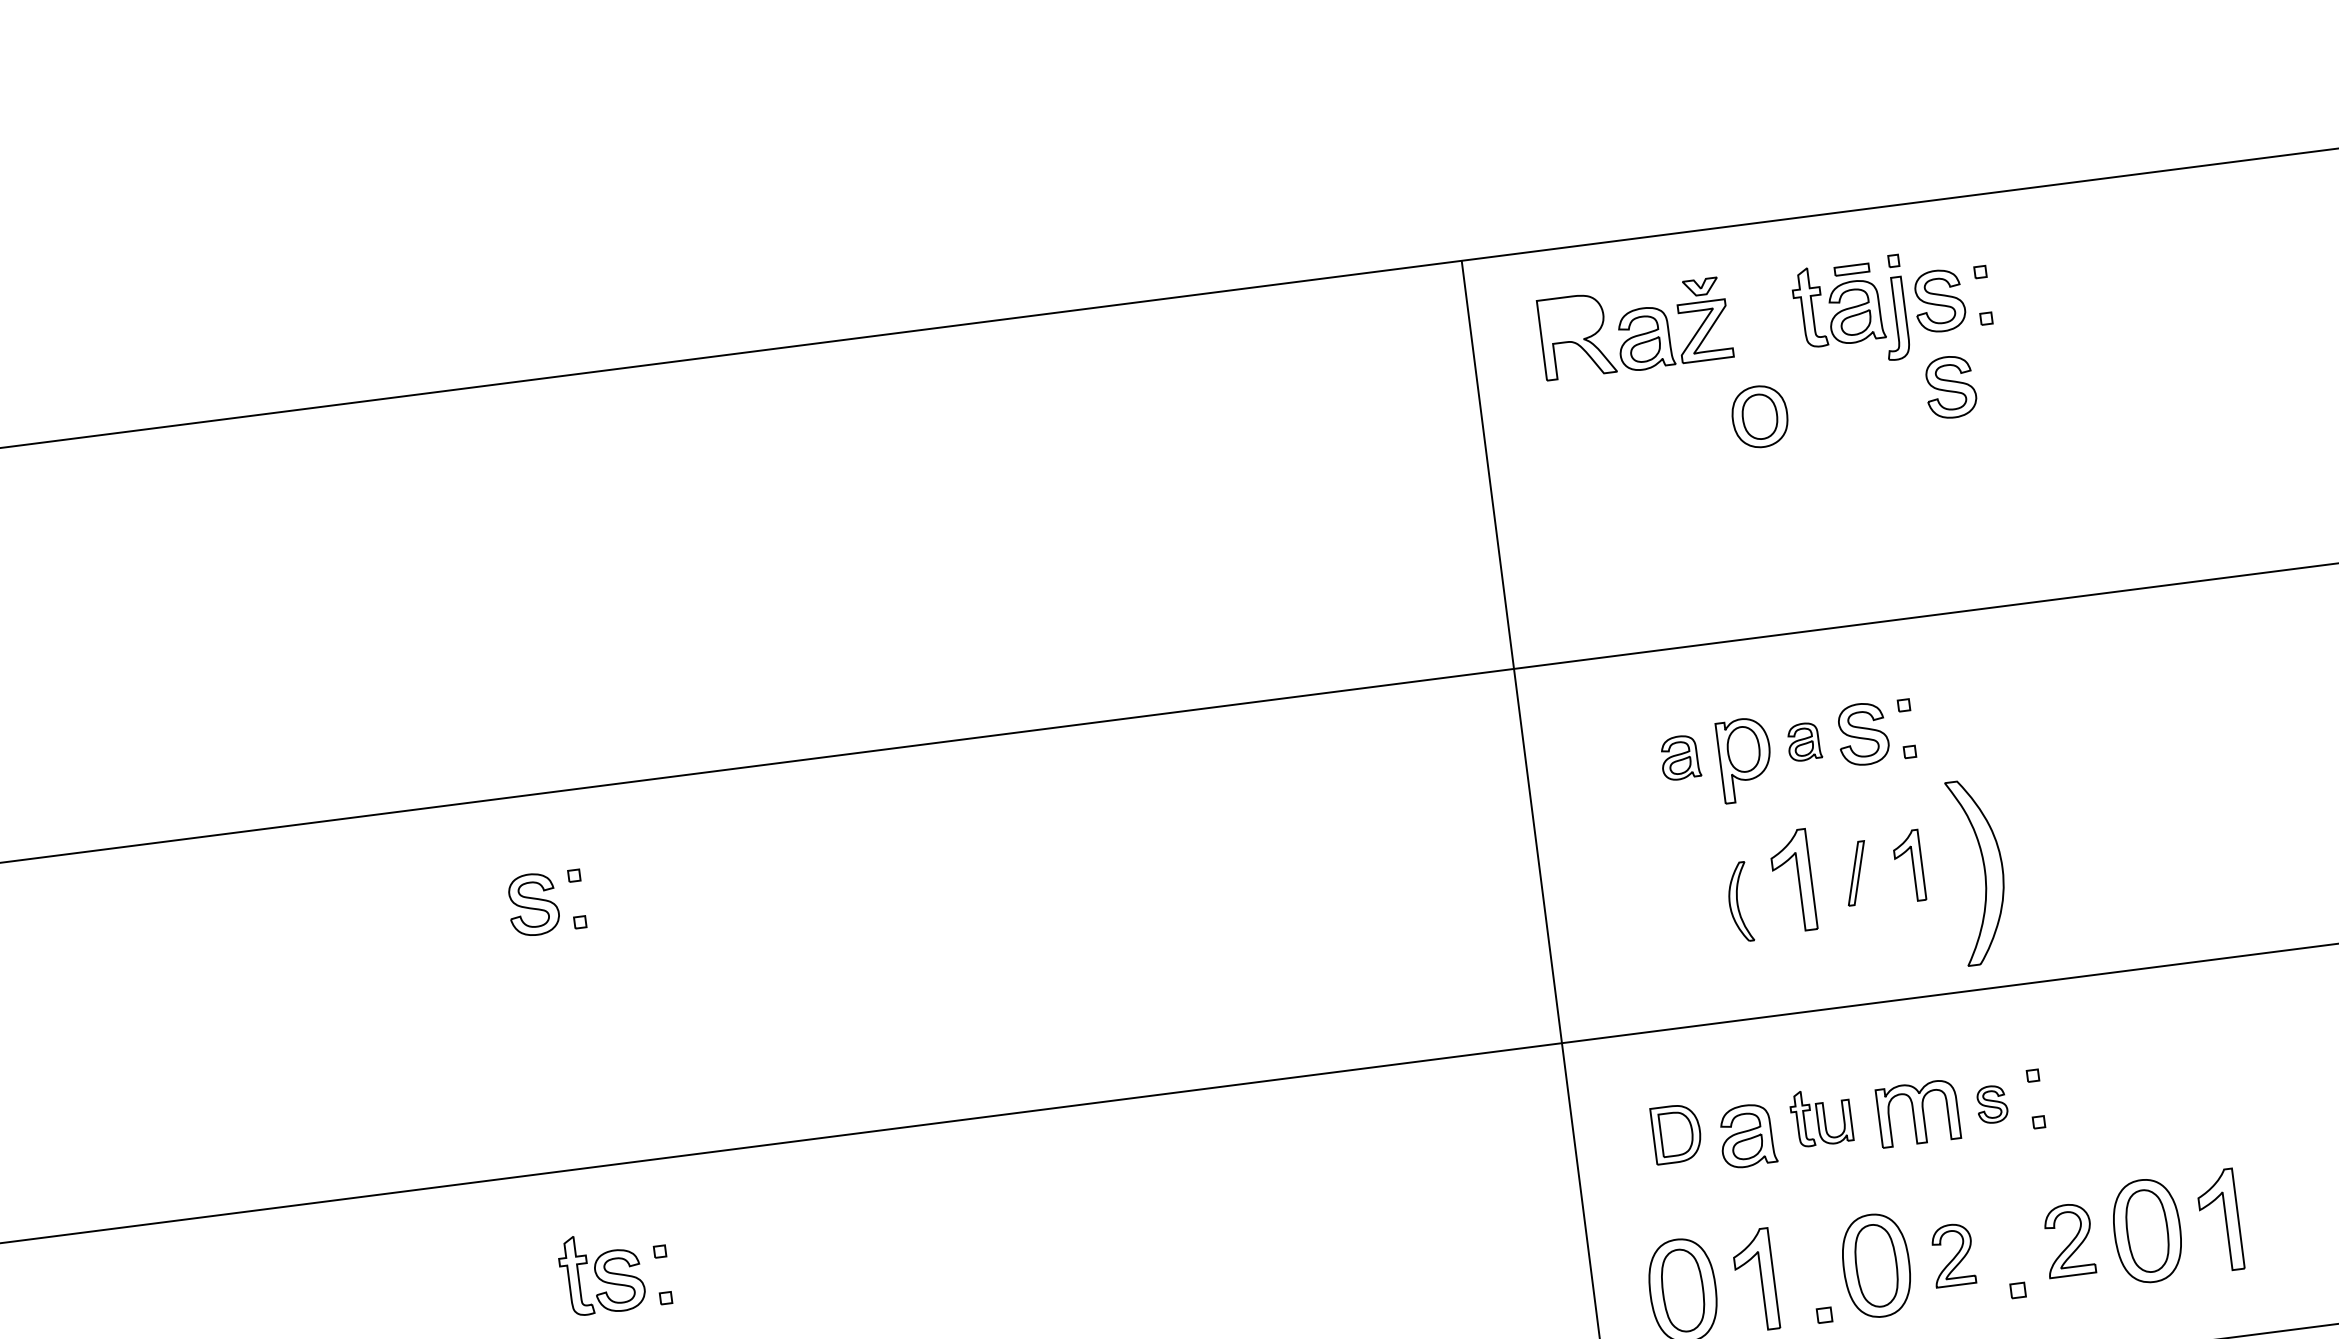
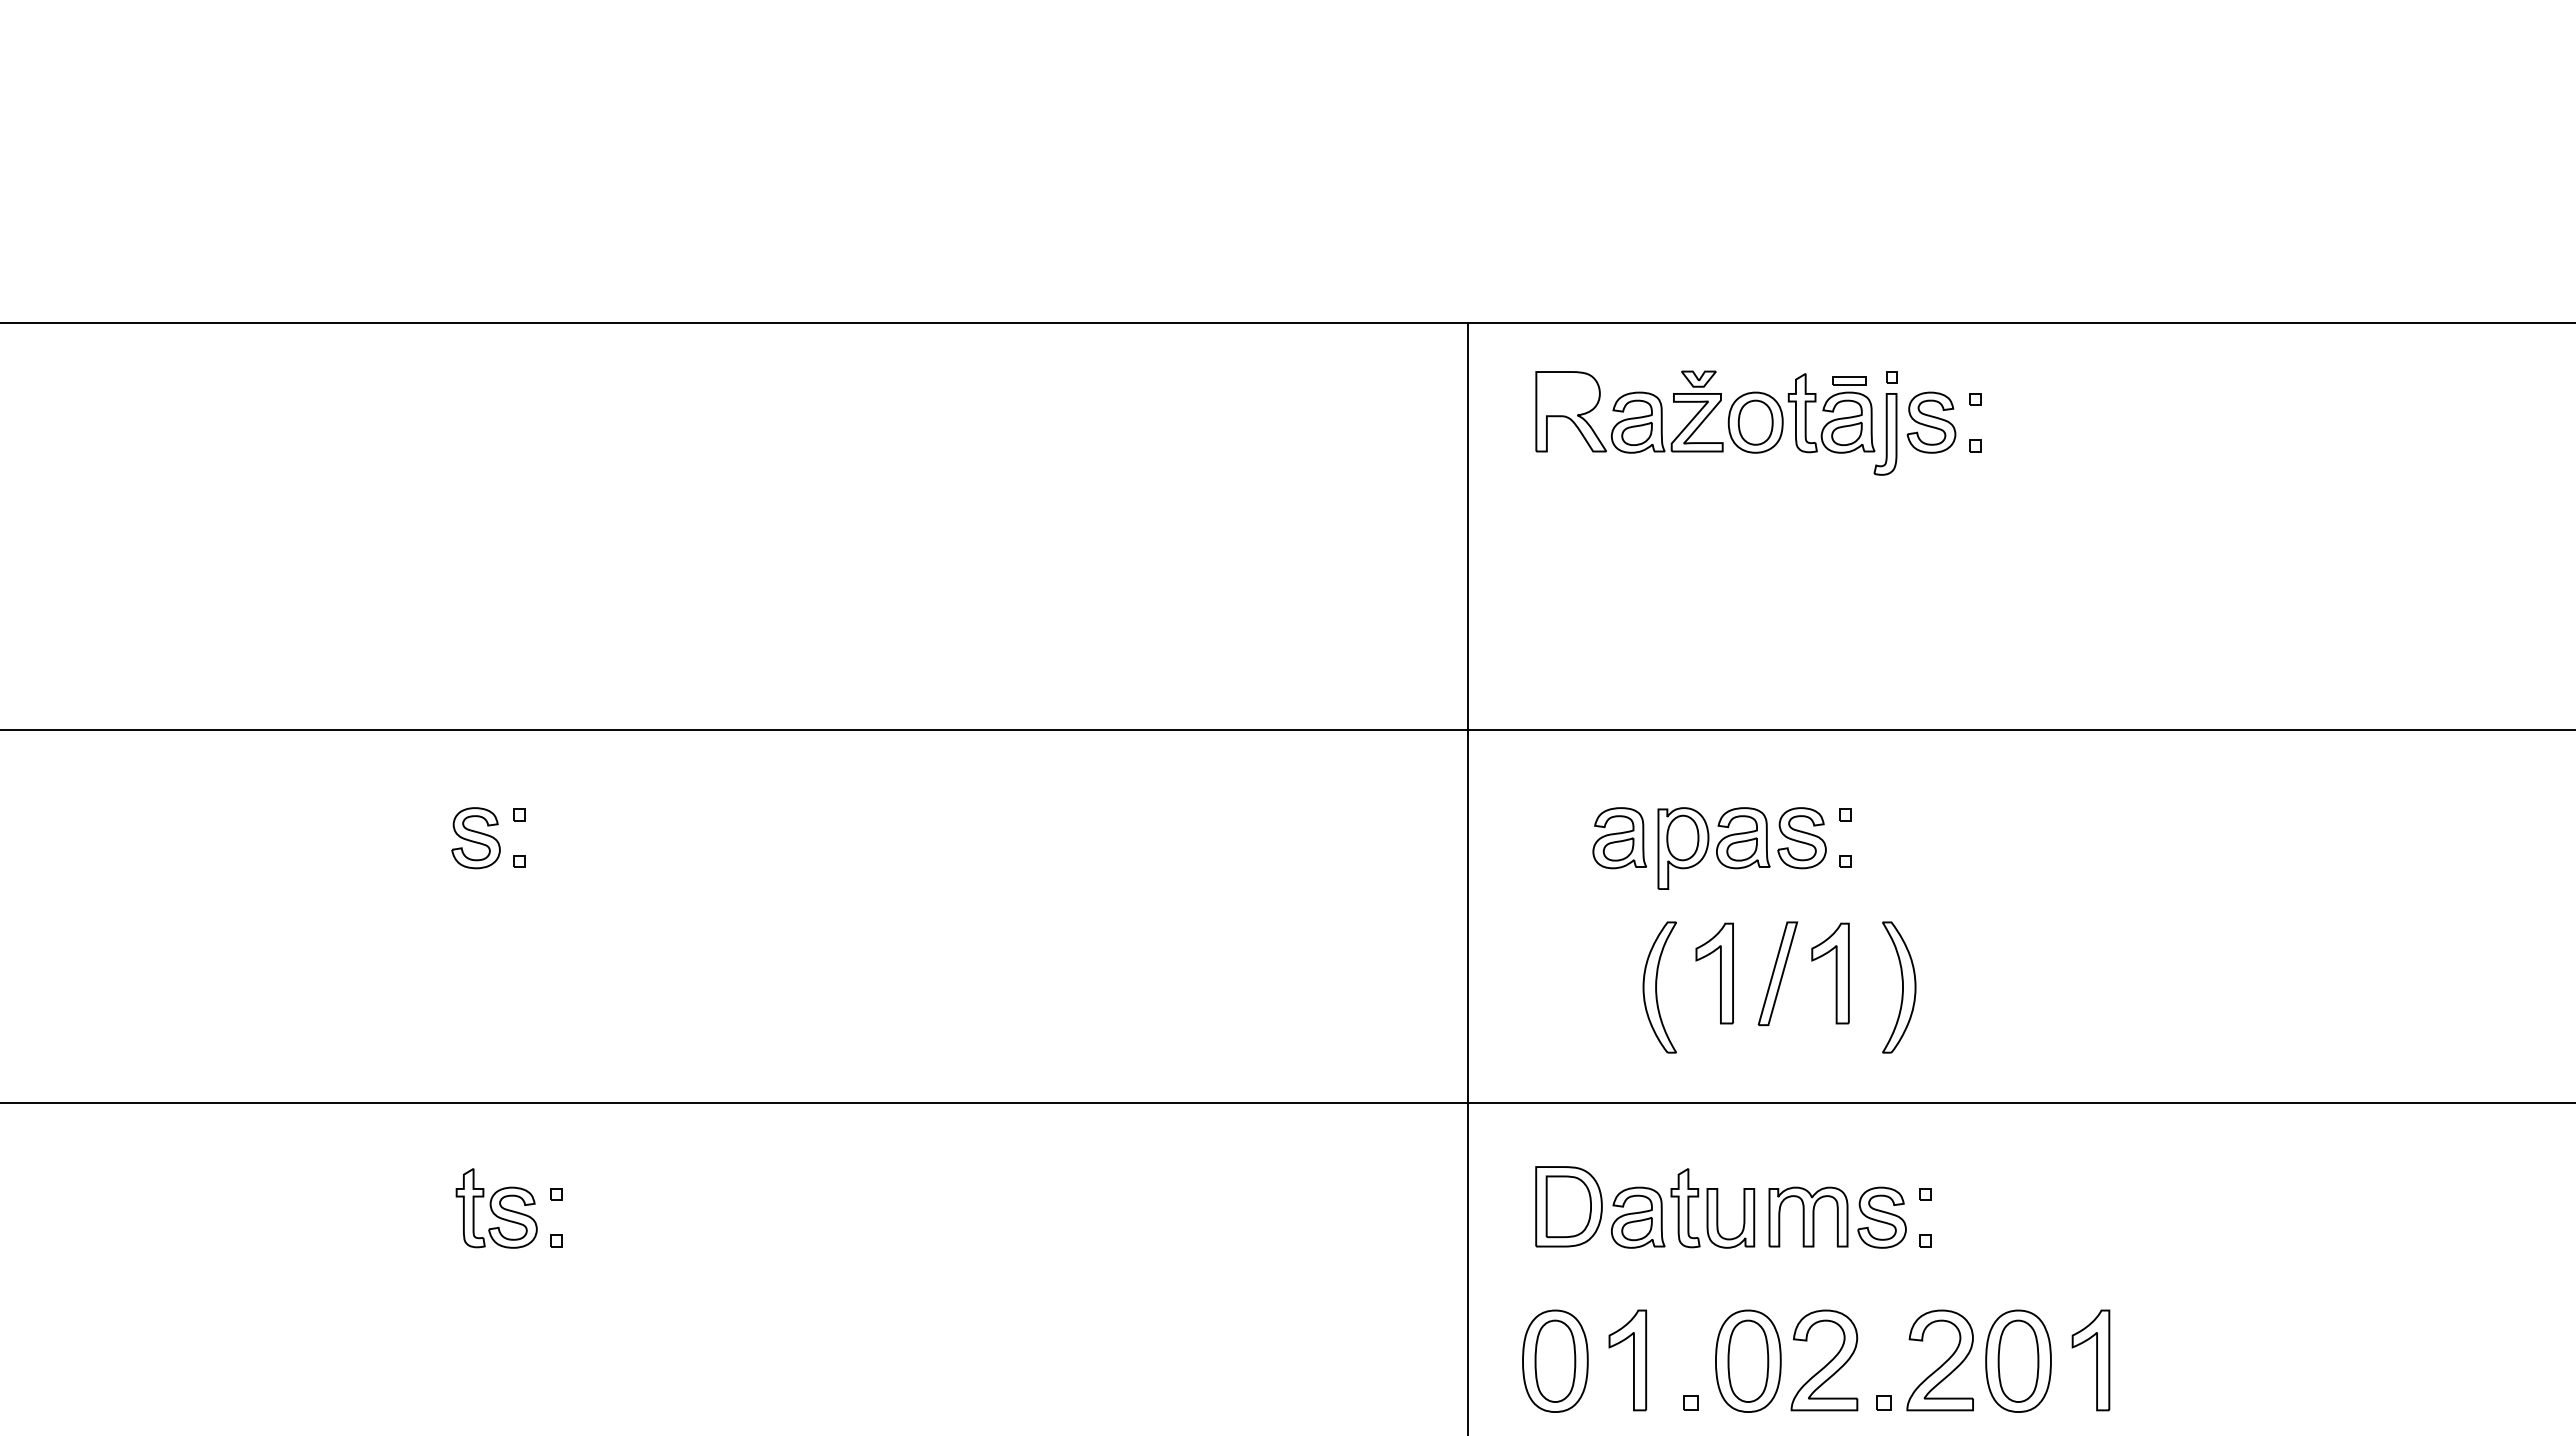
part: (1950, 387) -> (1931, 508), removed
part: (1759, 416) -> (1755, 422), moved
part: (1804, 742) -> (1743, 838), size x1.67
part: (1680, 758) -> (1619, 838), size x1.43
part: (1909, 866) -> (1830, 973), size x1.43
part: (1980, 871) -> (1899, 987), size x0.71
part: (1855, 873) -> (1777, 973), size x1.67
part: (1739, 902) -> (1659, 987), size x1.67
part: (1991, 1104) -> (1881, 1217), size x1.67
part: (1820, 1117) -> (1712, 1208), size x1.43
part: (1676, 1133) -> (1568, 1206), size x1.43
part: (2068, 1240) -> (1939, 1360), size x1.43
part: (1952, 1255) -> (1824, 1360), size x1.67

